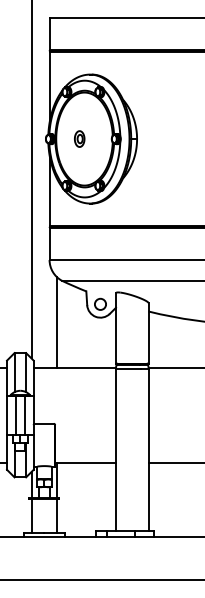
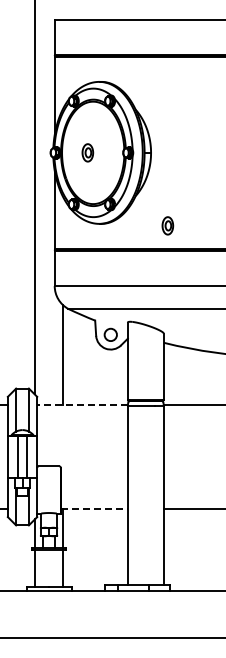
part: (151, 205) -> (167, 225), added
line: (74, 367) -> (82, 404), solid -> dashed
line: (85, 462) -> (94, 509), solid -> dashed

